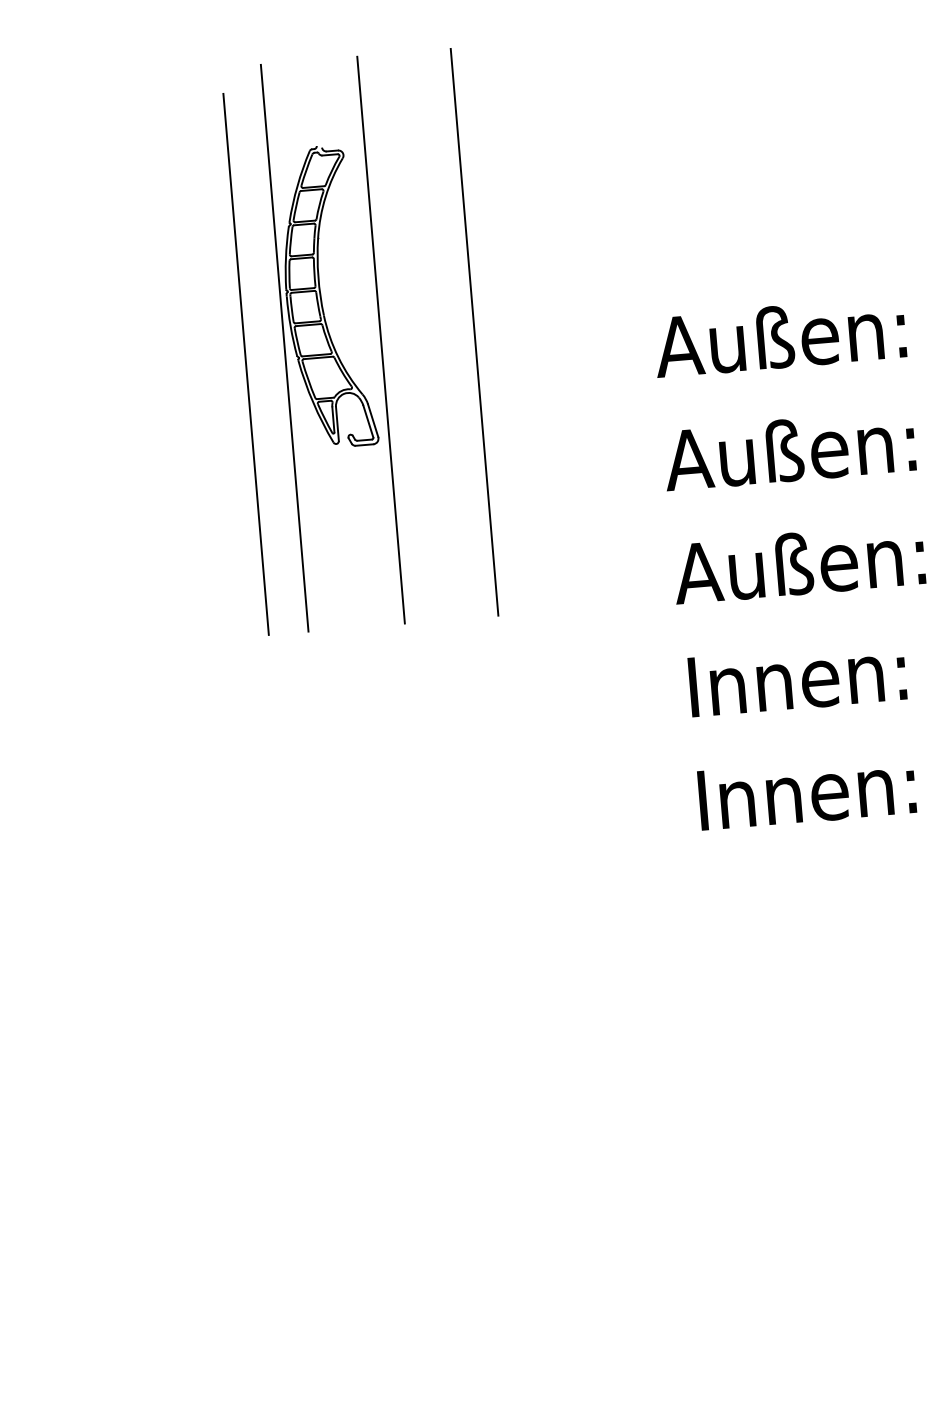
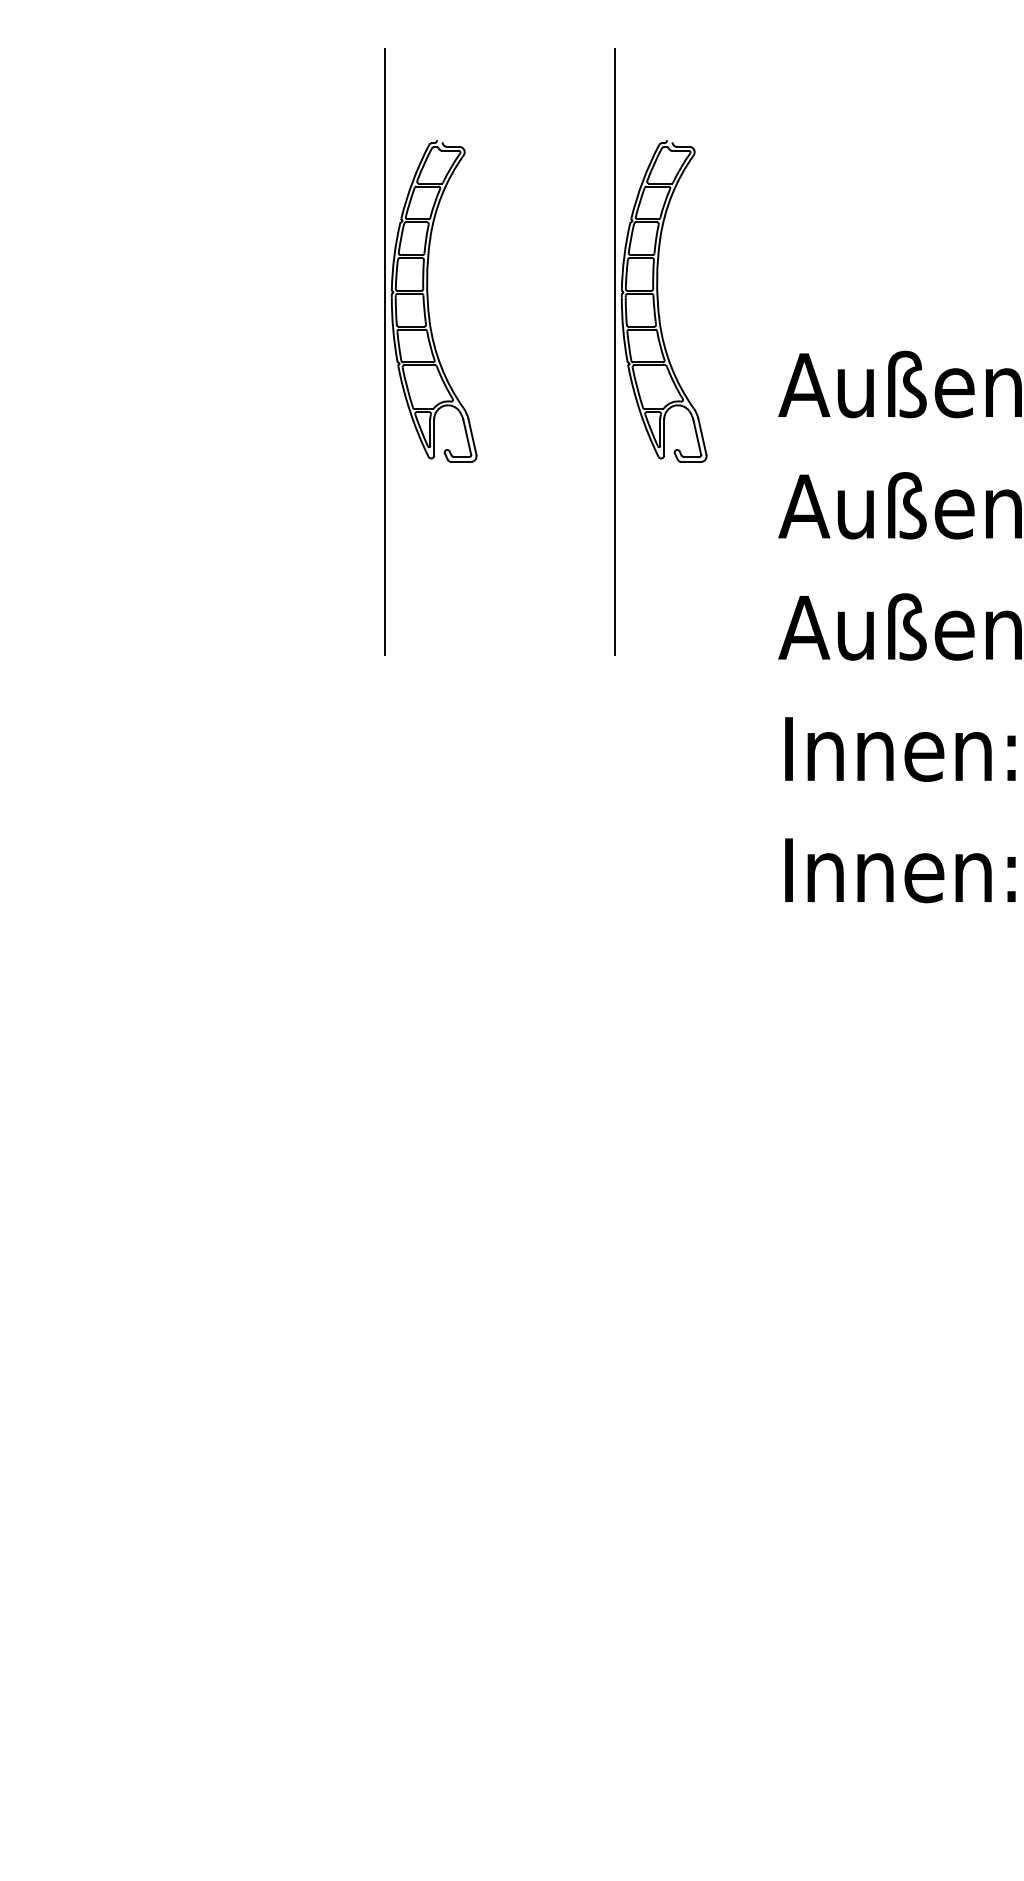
part: (542, 326) -> (660, 351), added
line: (474, 332) -> (588, 352), removed
line: (381, 340) -> (488, 352), removed
line: (246, 364) -> (342, 365), removed

